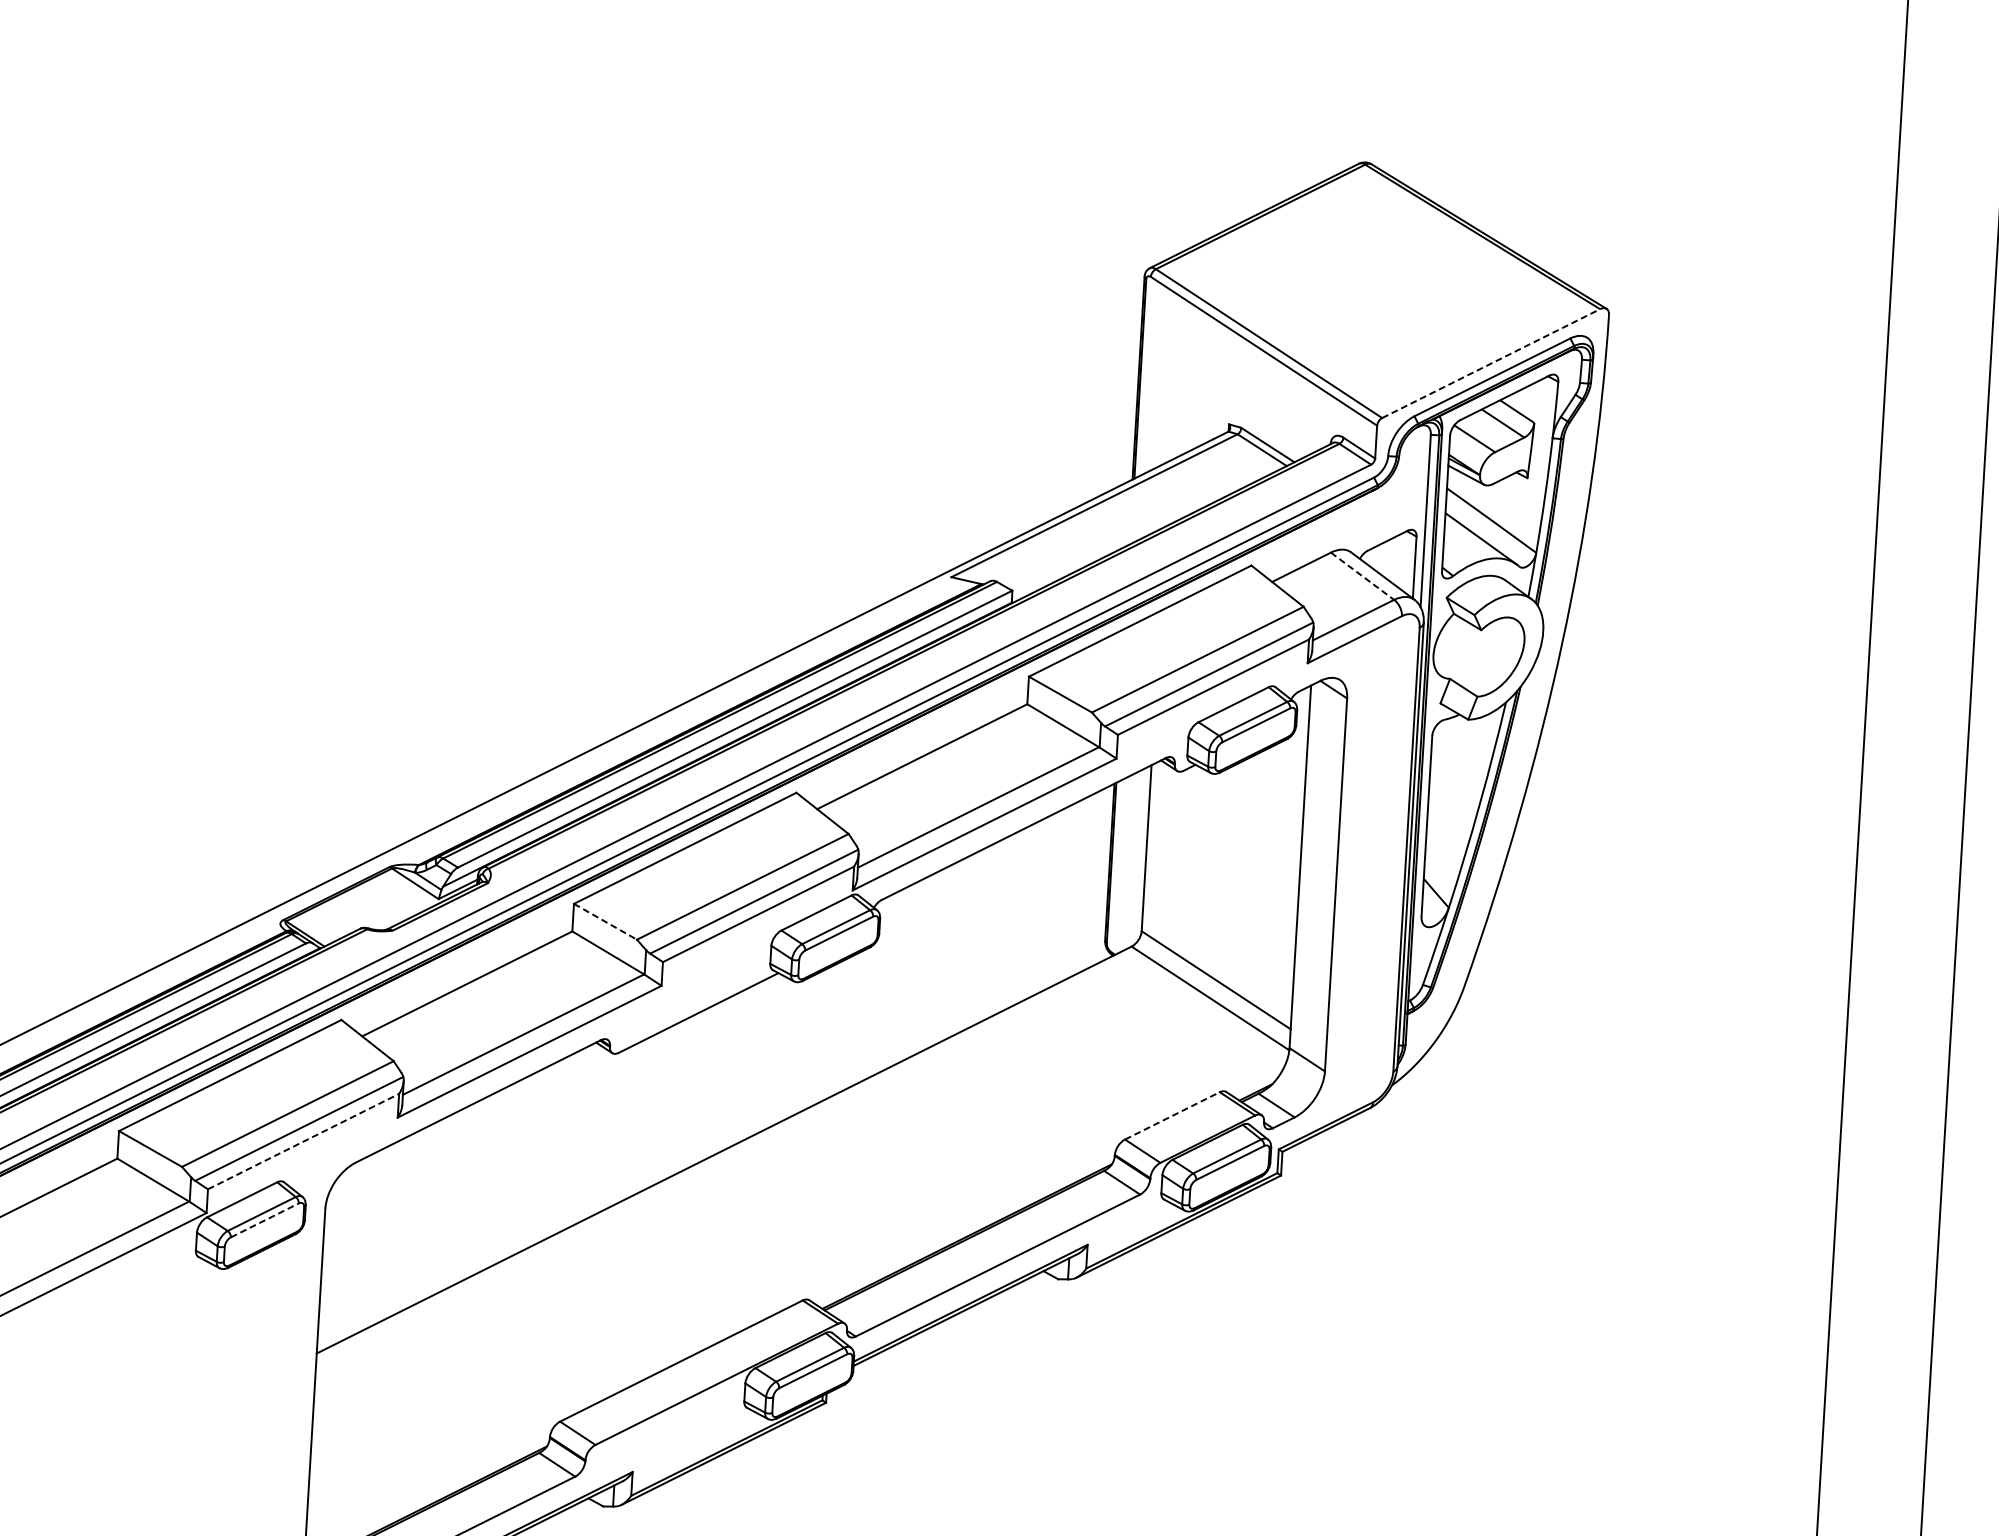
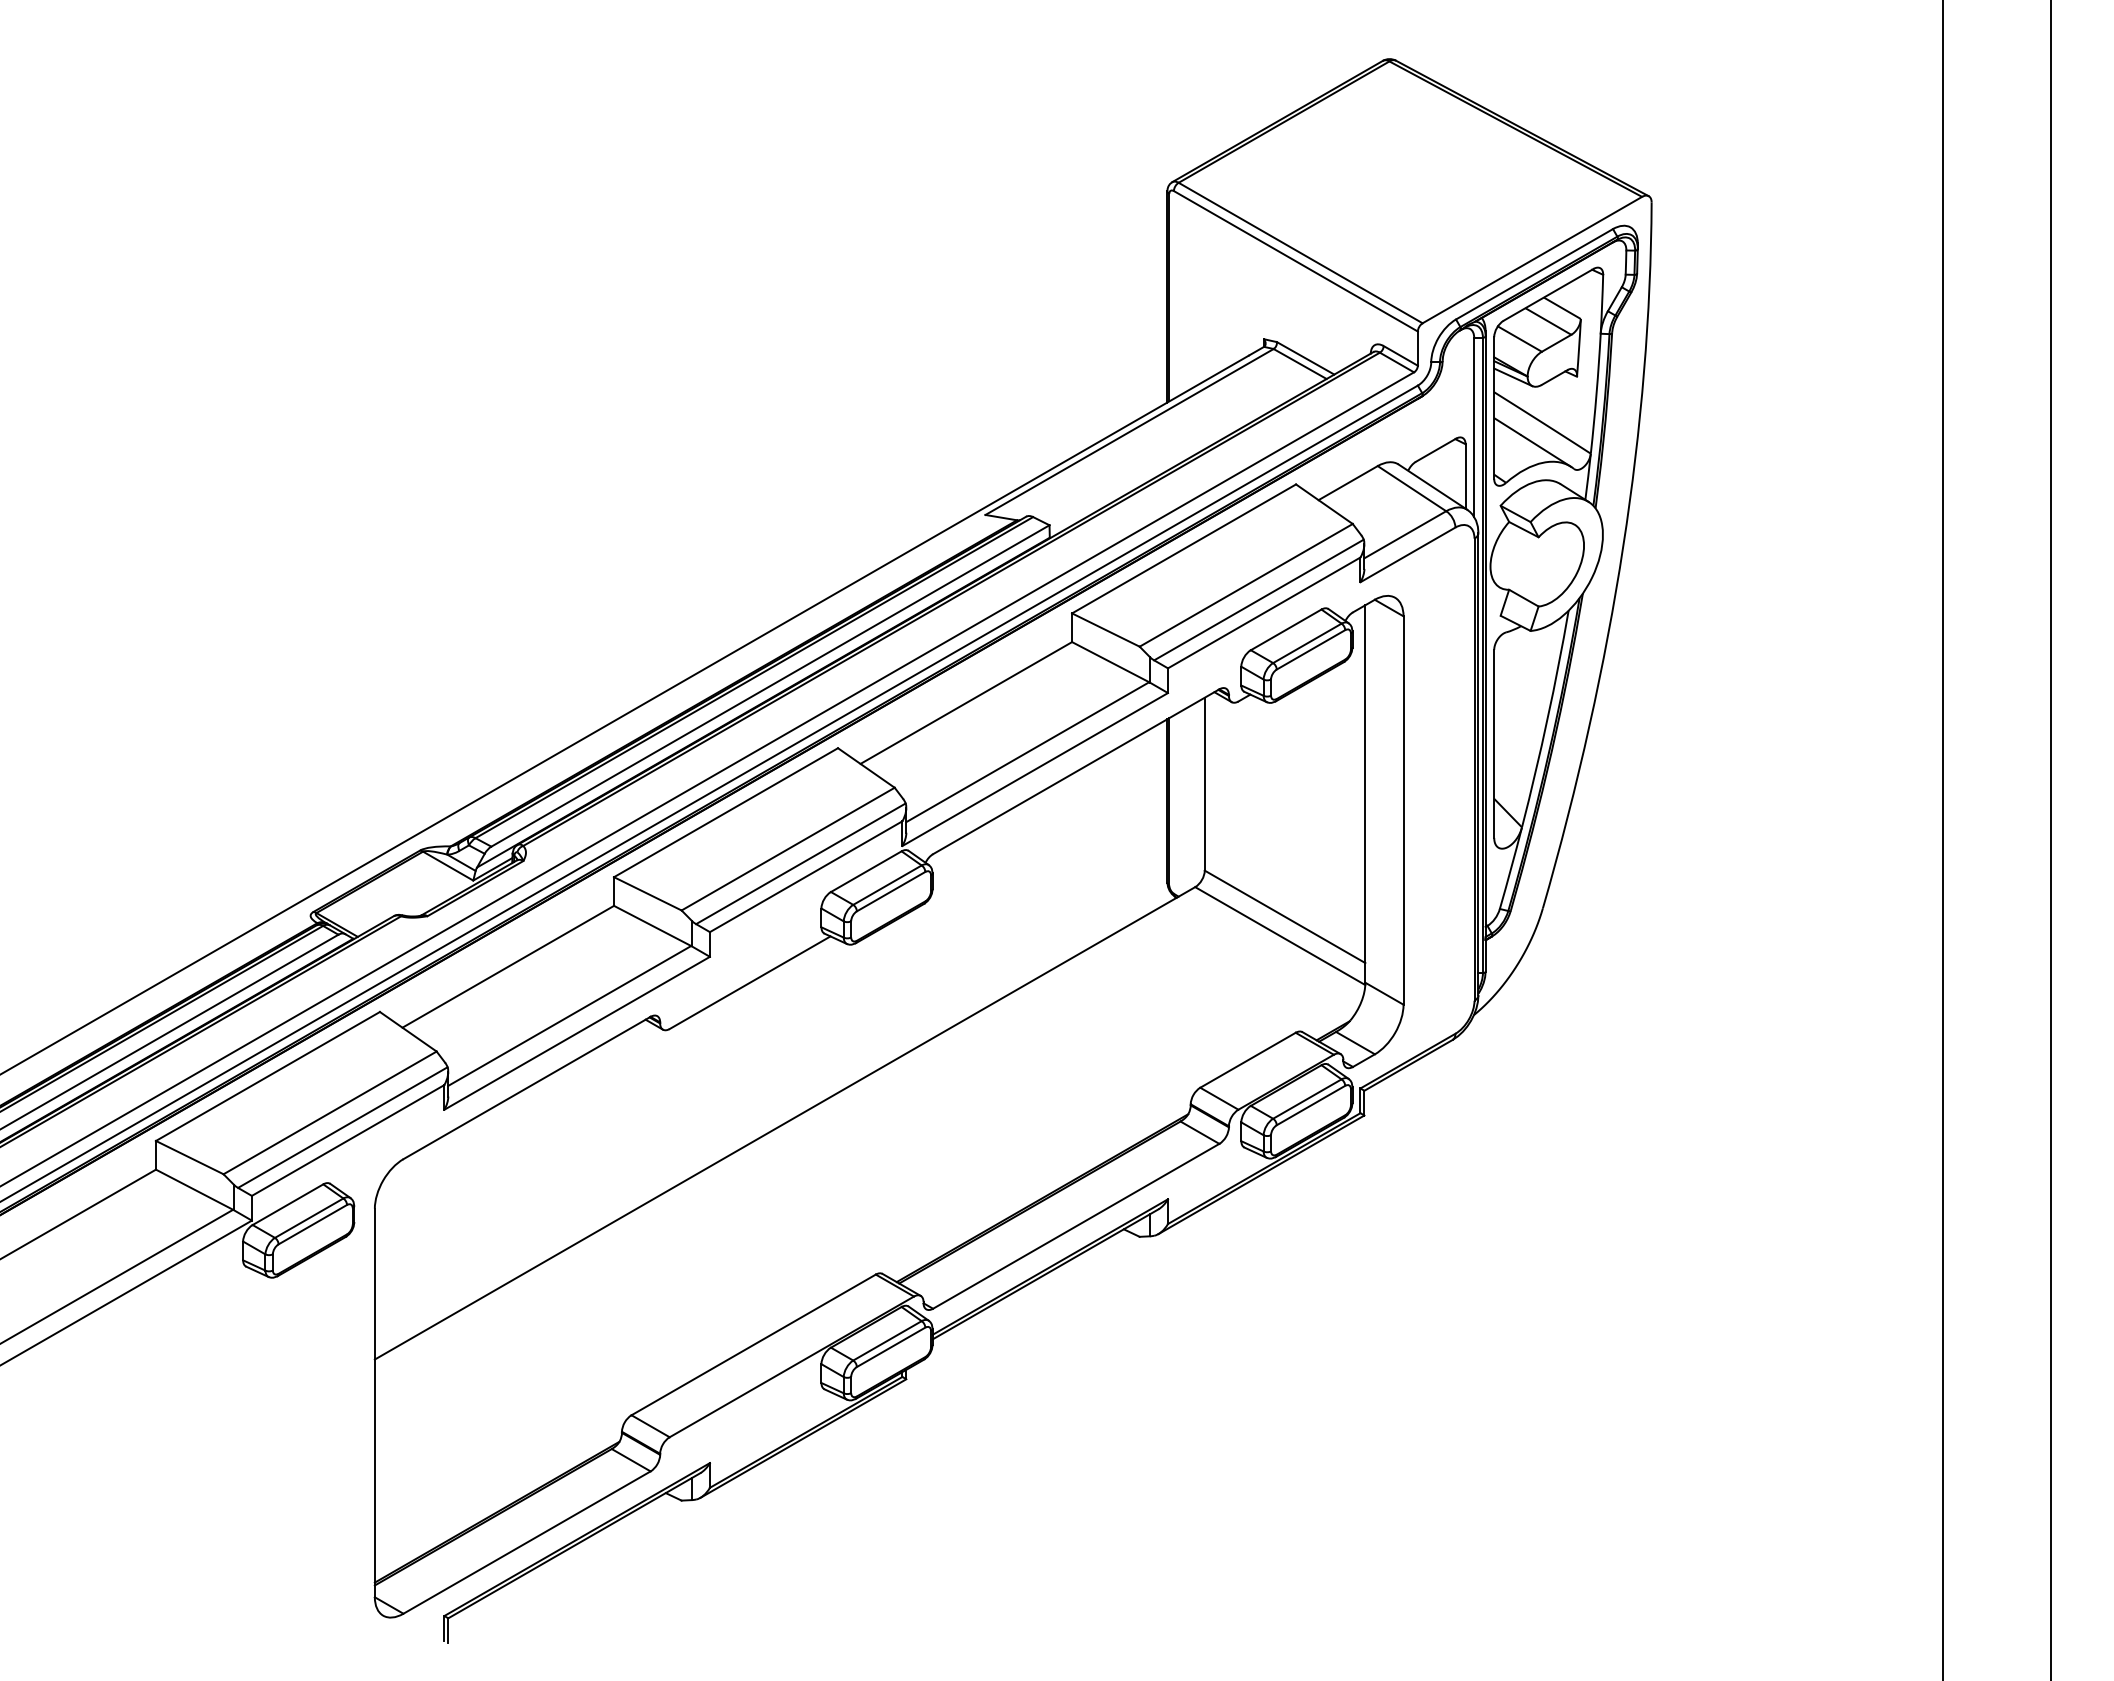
line: (1491, 364) -> (1532, 260), dashed -> solid
line: (1363, 576) -> (1412, 488), dashed -> solid
line: (605, 921) -> (647, 893), dashed -> solid
line: (1172, 1116) -> (1248, 1060), dashed -> solid
line: (303, 1141) -> (348, 1140), dashed -> solid
line: (265, 1220) -> (313, 1224), dashed -> solid

